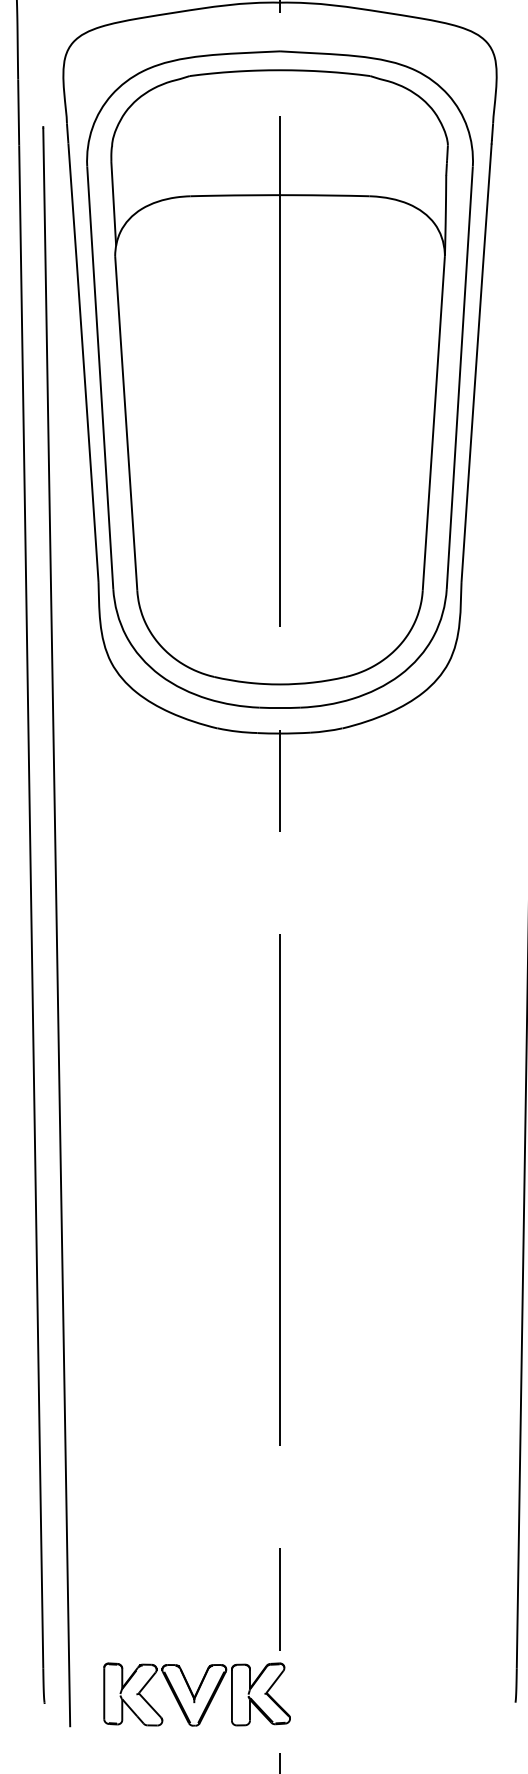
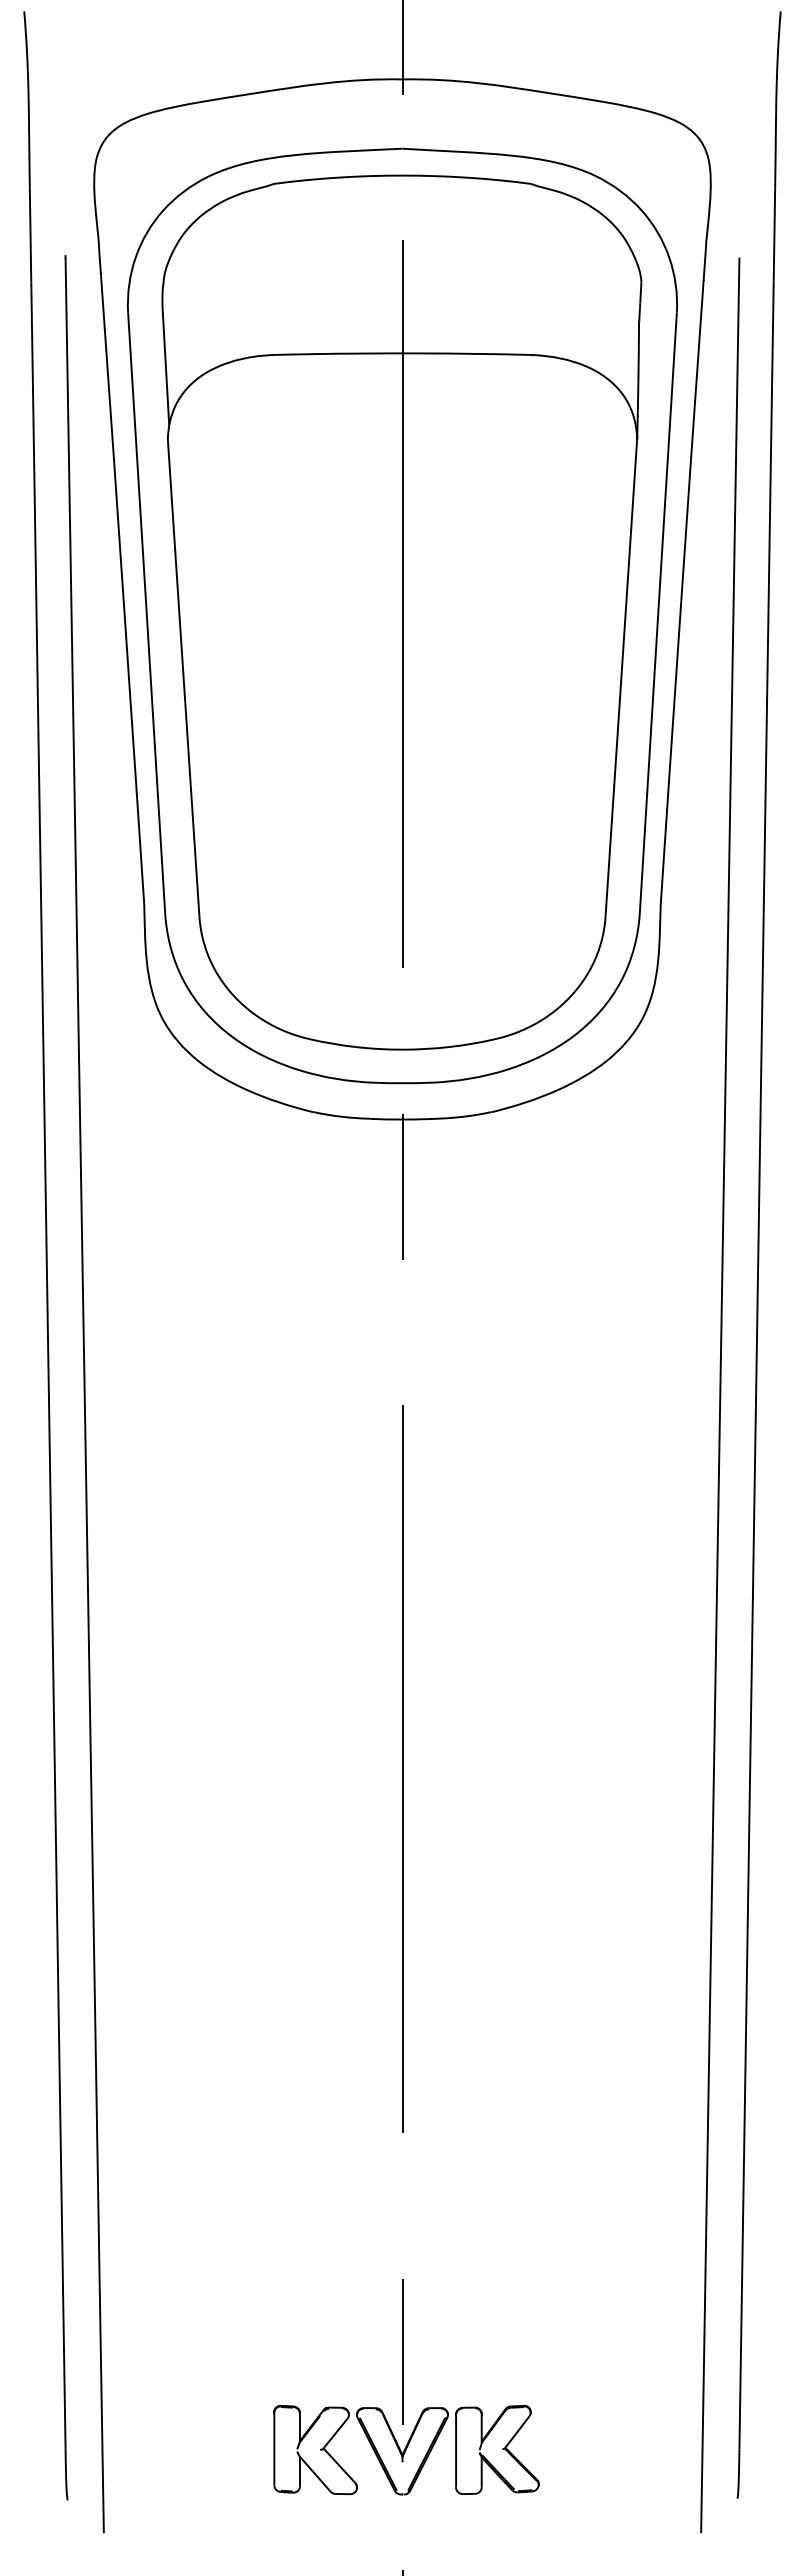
line: (503, 927) -> (720, 1395), added
part: (197, 1694) -> (406, 2449), moved

